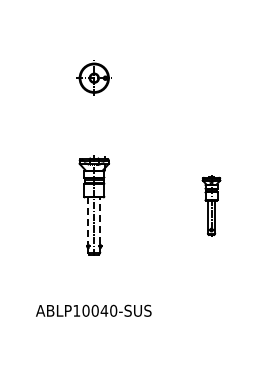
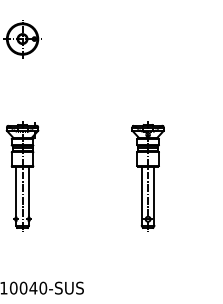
part: (211, 205) -> (148, 175), size x1.67
line: (100, 220) -> (29, 191), dashed -> solid
line: (88, 221) -> (16, 192), dashed -> solid

